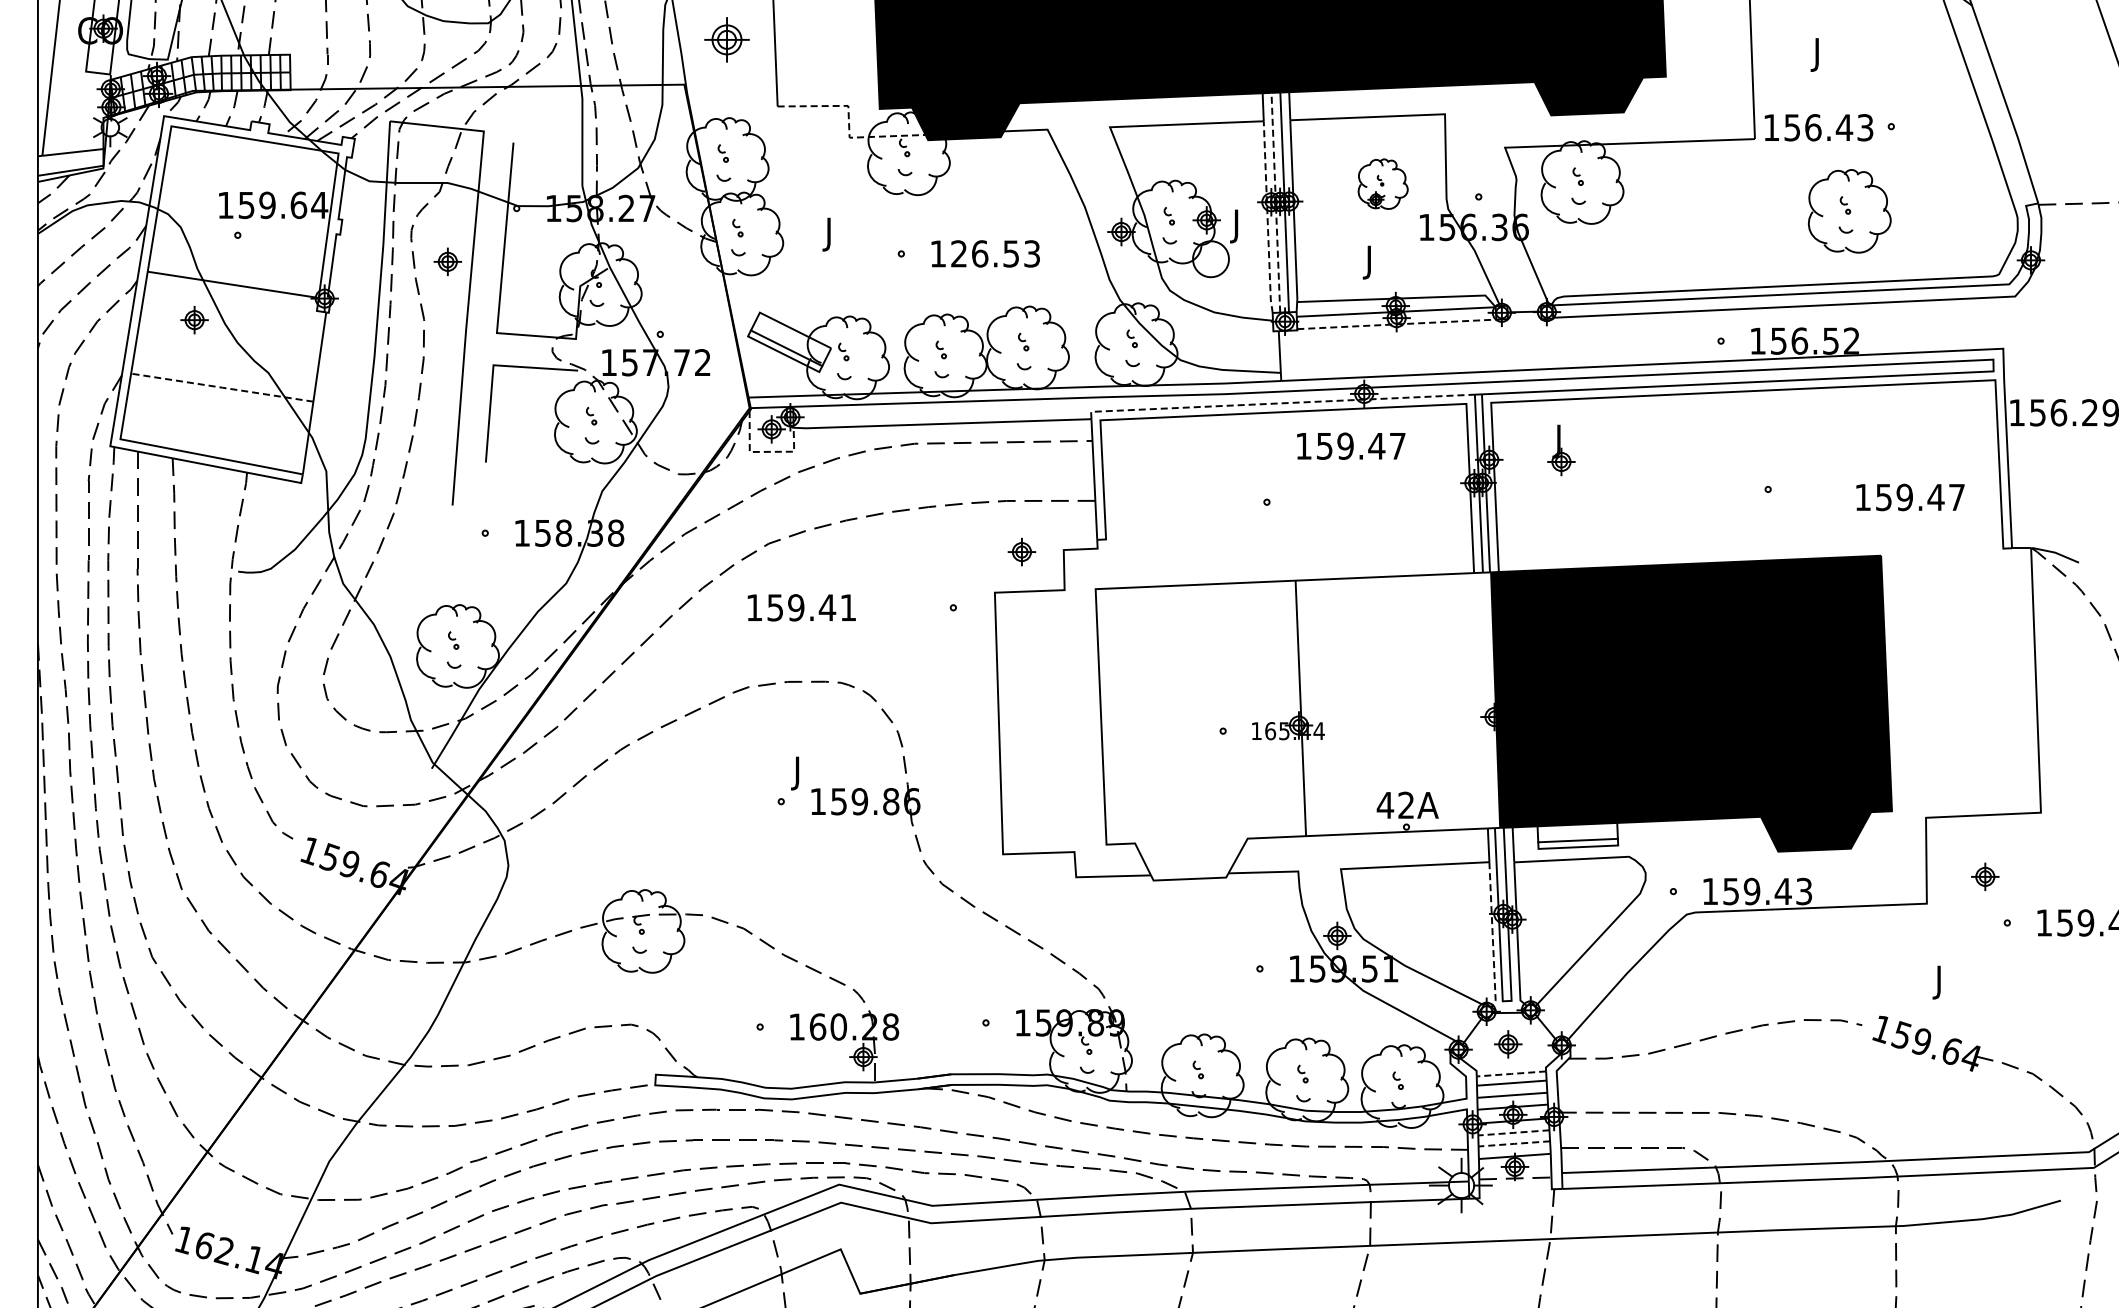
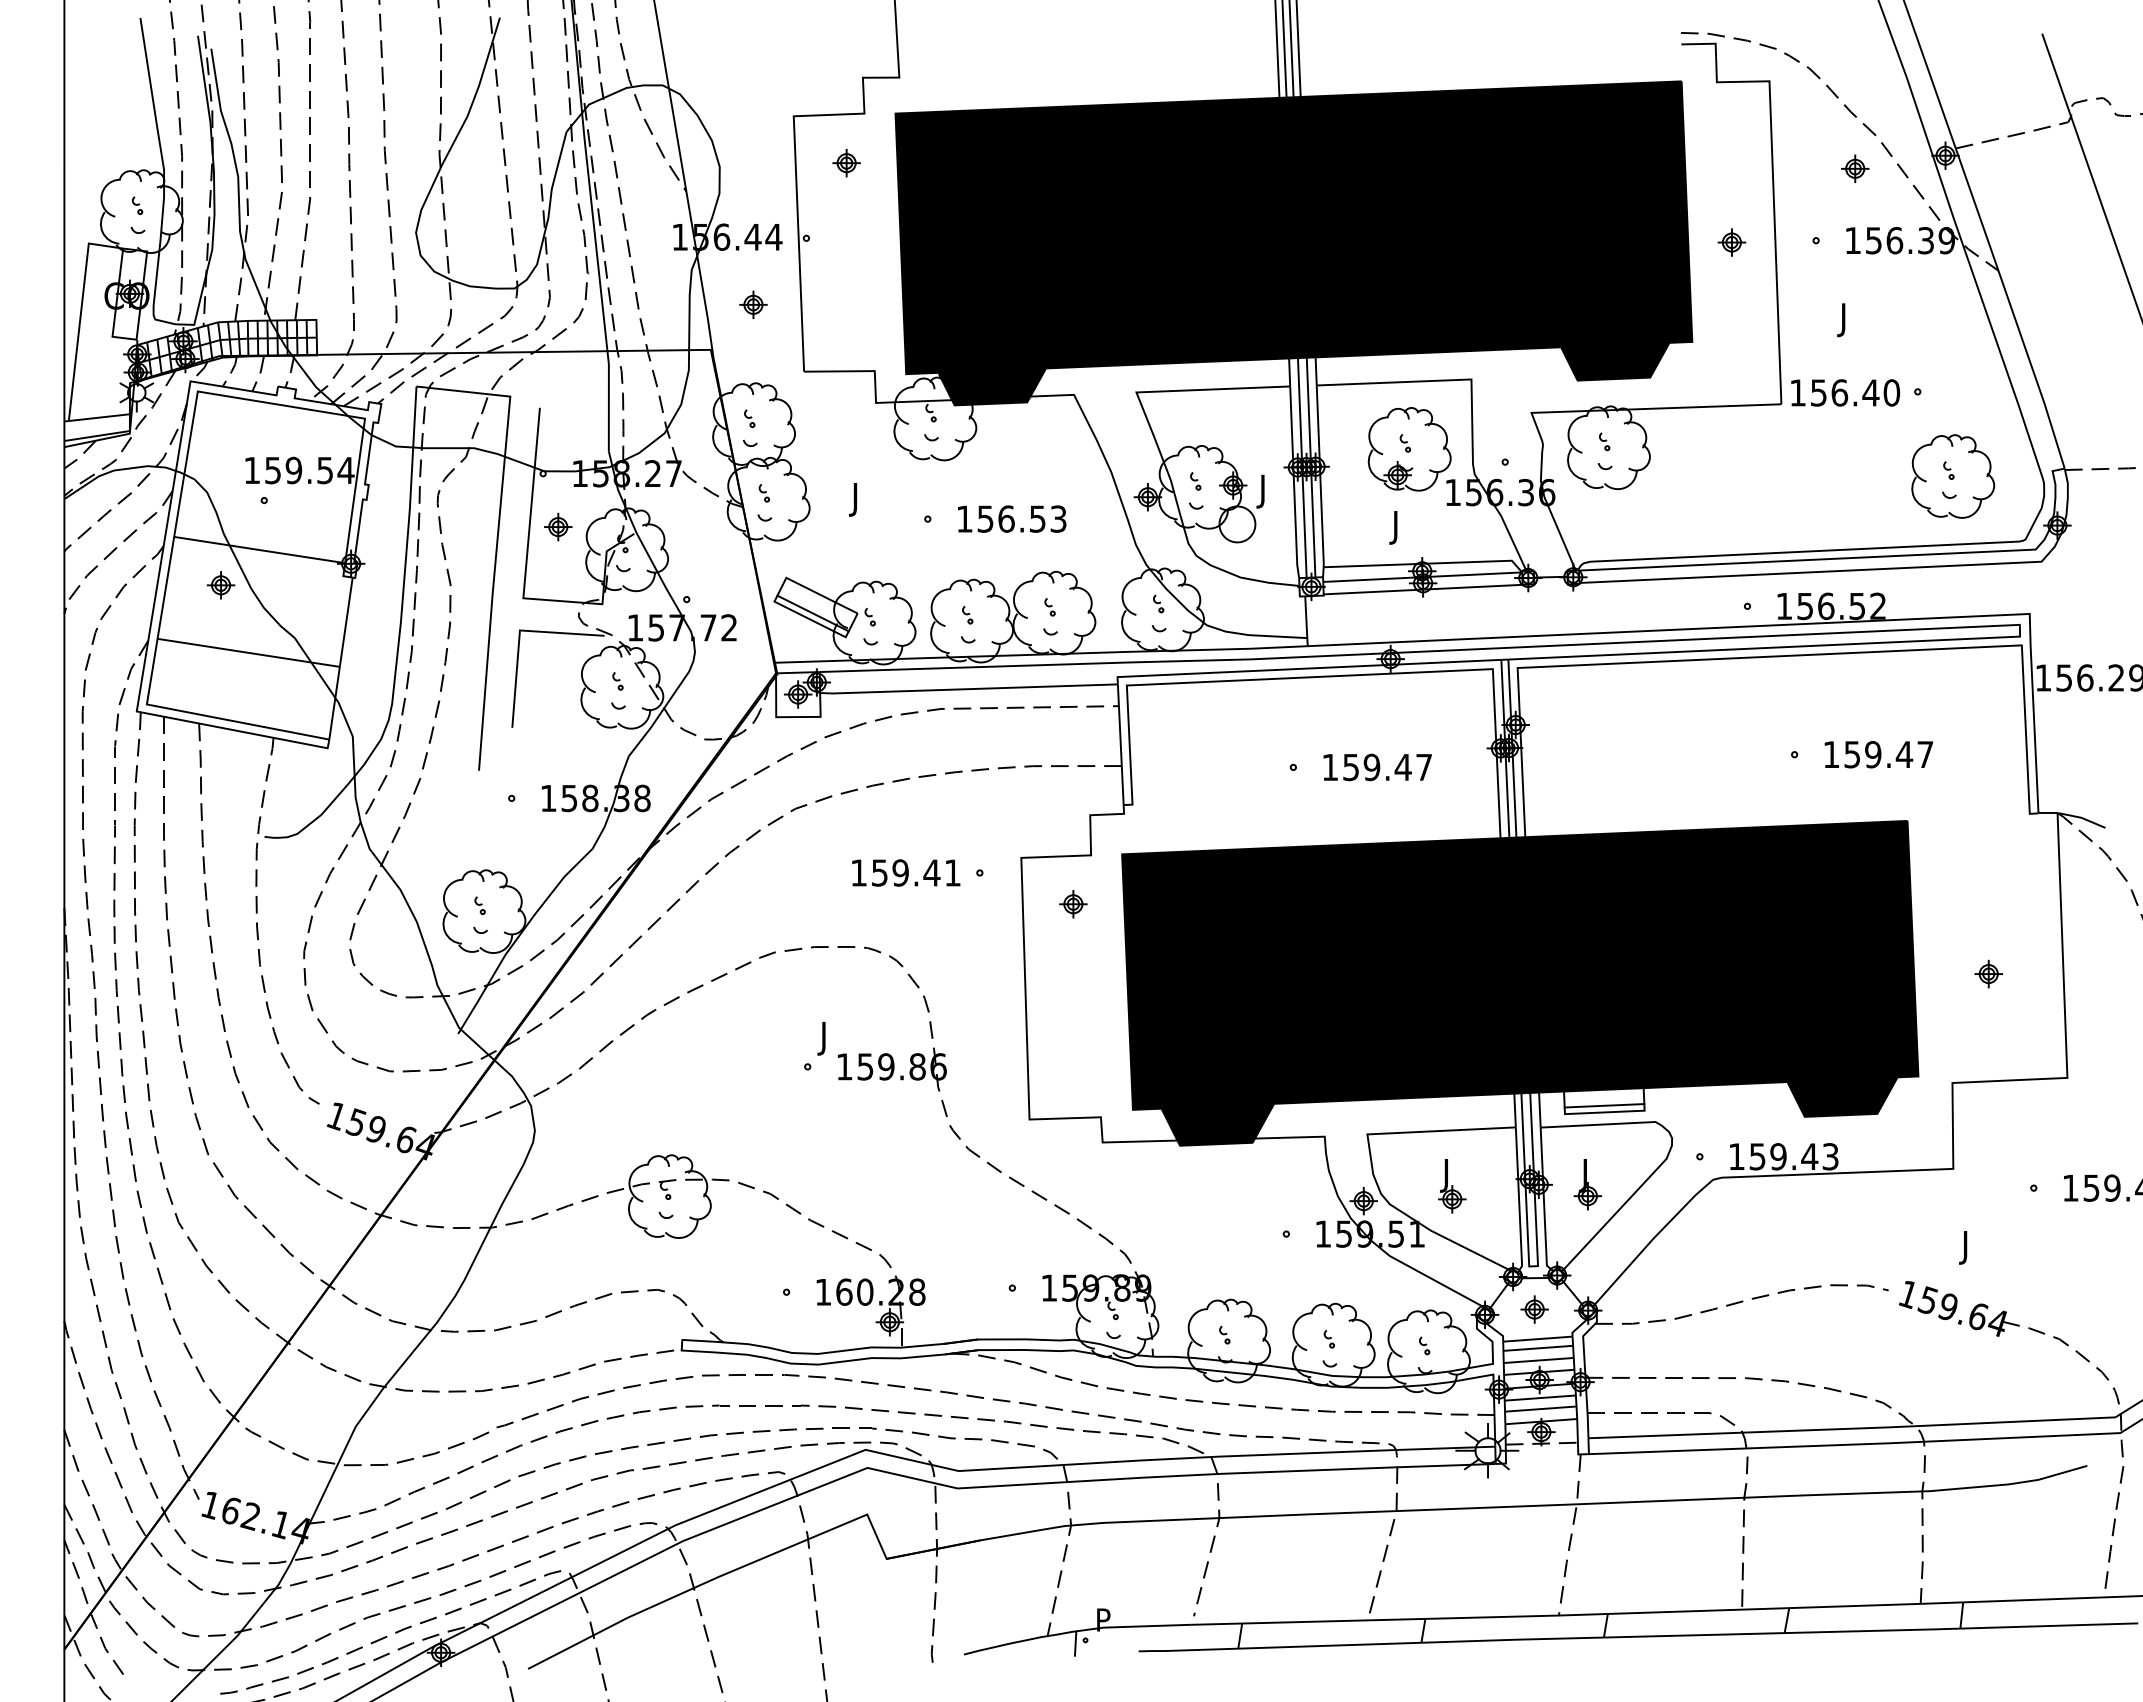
part: (727, 39) -> (753, 304), size x0.62
line: (849, 125) -> (875, 390), dashed -> solid
text: (1865, 127) -> (1891, 392), 156.43 -> 156.40
part: (1383, 184) -> (1409, 449), size x1.67
line: (1276, 202) -> (1302, 467), dashed -> solid
text: (299, 205) -> (325, 470), 159.64 -> 159.54
part: (1850, 211) -> (1953, 476), moved
line: (1268, 218) -> (1294, 483), dashed -> solid
text: (959, 253) -> (985, 518), 126.53 -> 156.53
part: (448, 261) -> (558, 526), moved
line: (1397, 324) -> (1423, 589), dashed -> solid
line: (222, 387) -> (248, 652), dashed -> solid
line: (1278, 403) -> (1304, 668), dashed -> solid
text: (1351, 446) -> (1377, 767), moved
part: (1561, 450) -> (1587, 1184), moved
line: (764, 452) -> (790, 717), dashed -> solid
text: (1910, 497) -> (1878, 754), moved
part: (1022, 552) -> (1073, 904), moved
text: (802, 607) -> (906, 872), moved
fill: (1298, 726) -> (1324, 991), added
part: (1985, 876) -> (1988, 973), moved
part: (1426, 921) -> (1452, 1186), added
line: (1493, 937) -> (1519, 1202), dashed -> solid
line: (1511, 1074) -> (1537, 1339), dashed -> solid
line: (1514, 1133) -> (1540, 1398), dashed -> solid
line: (1514, 1144) -> (1540, 1409), dashed -> solid

